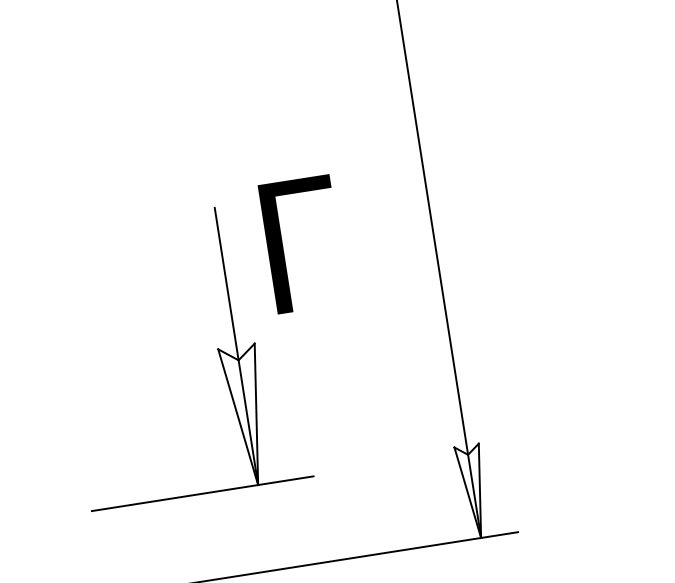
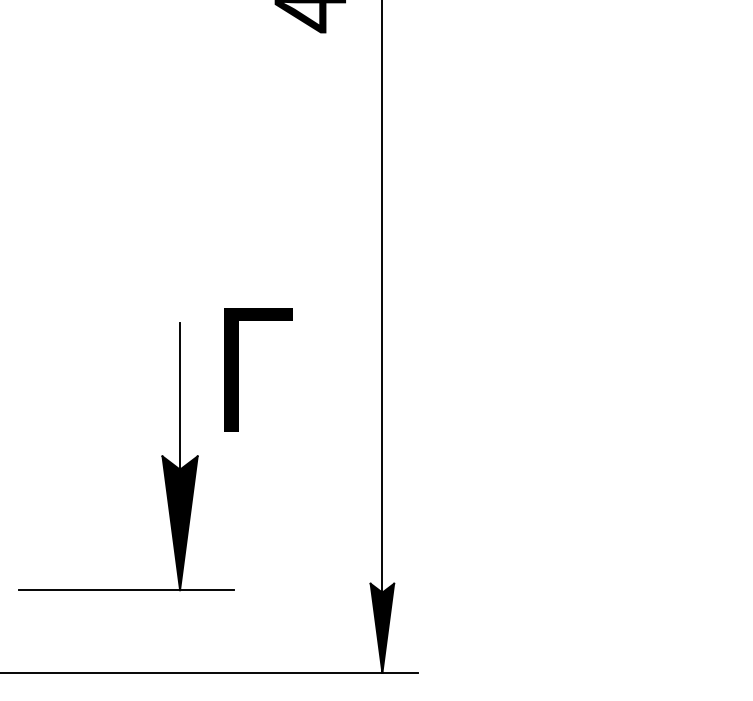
fill: (246, 416) -> (179, 523), added
fill: (473, 490) -> (382, 627), added

